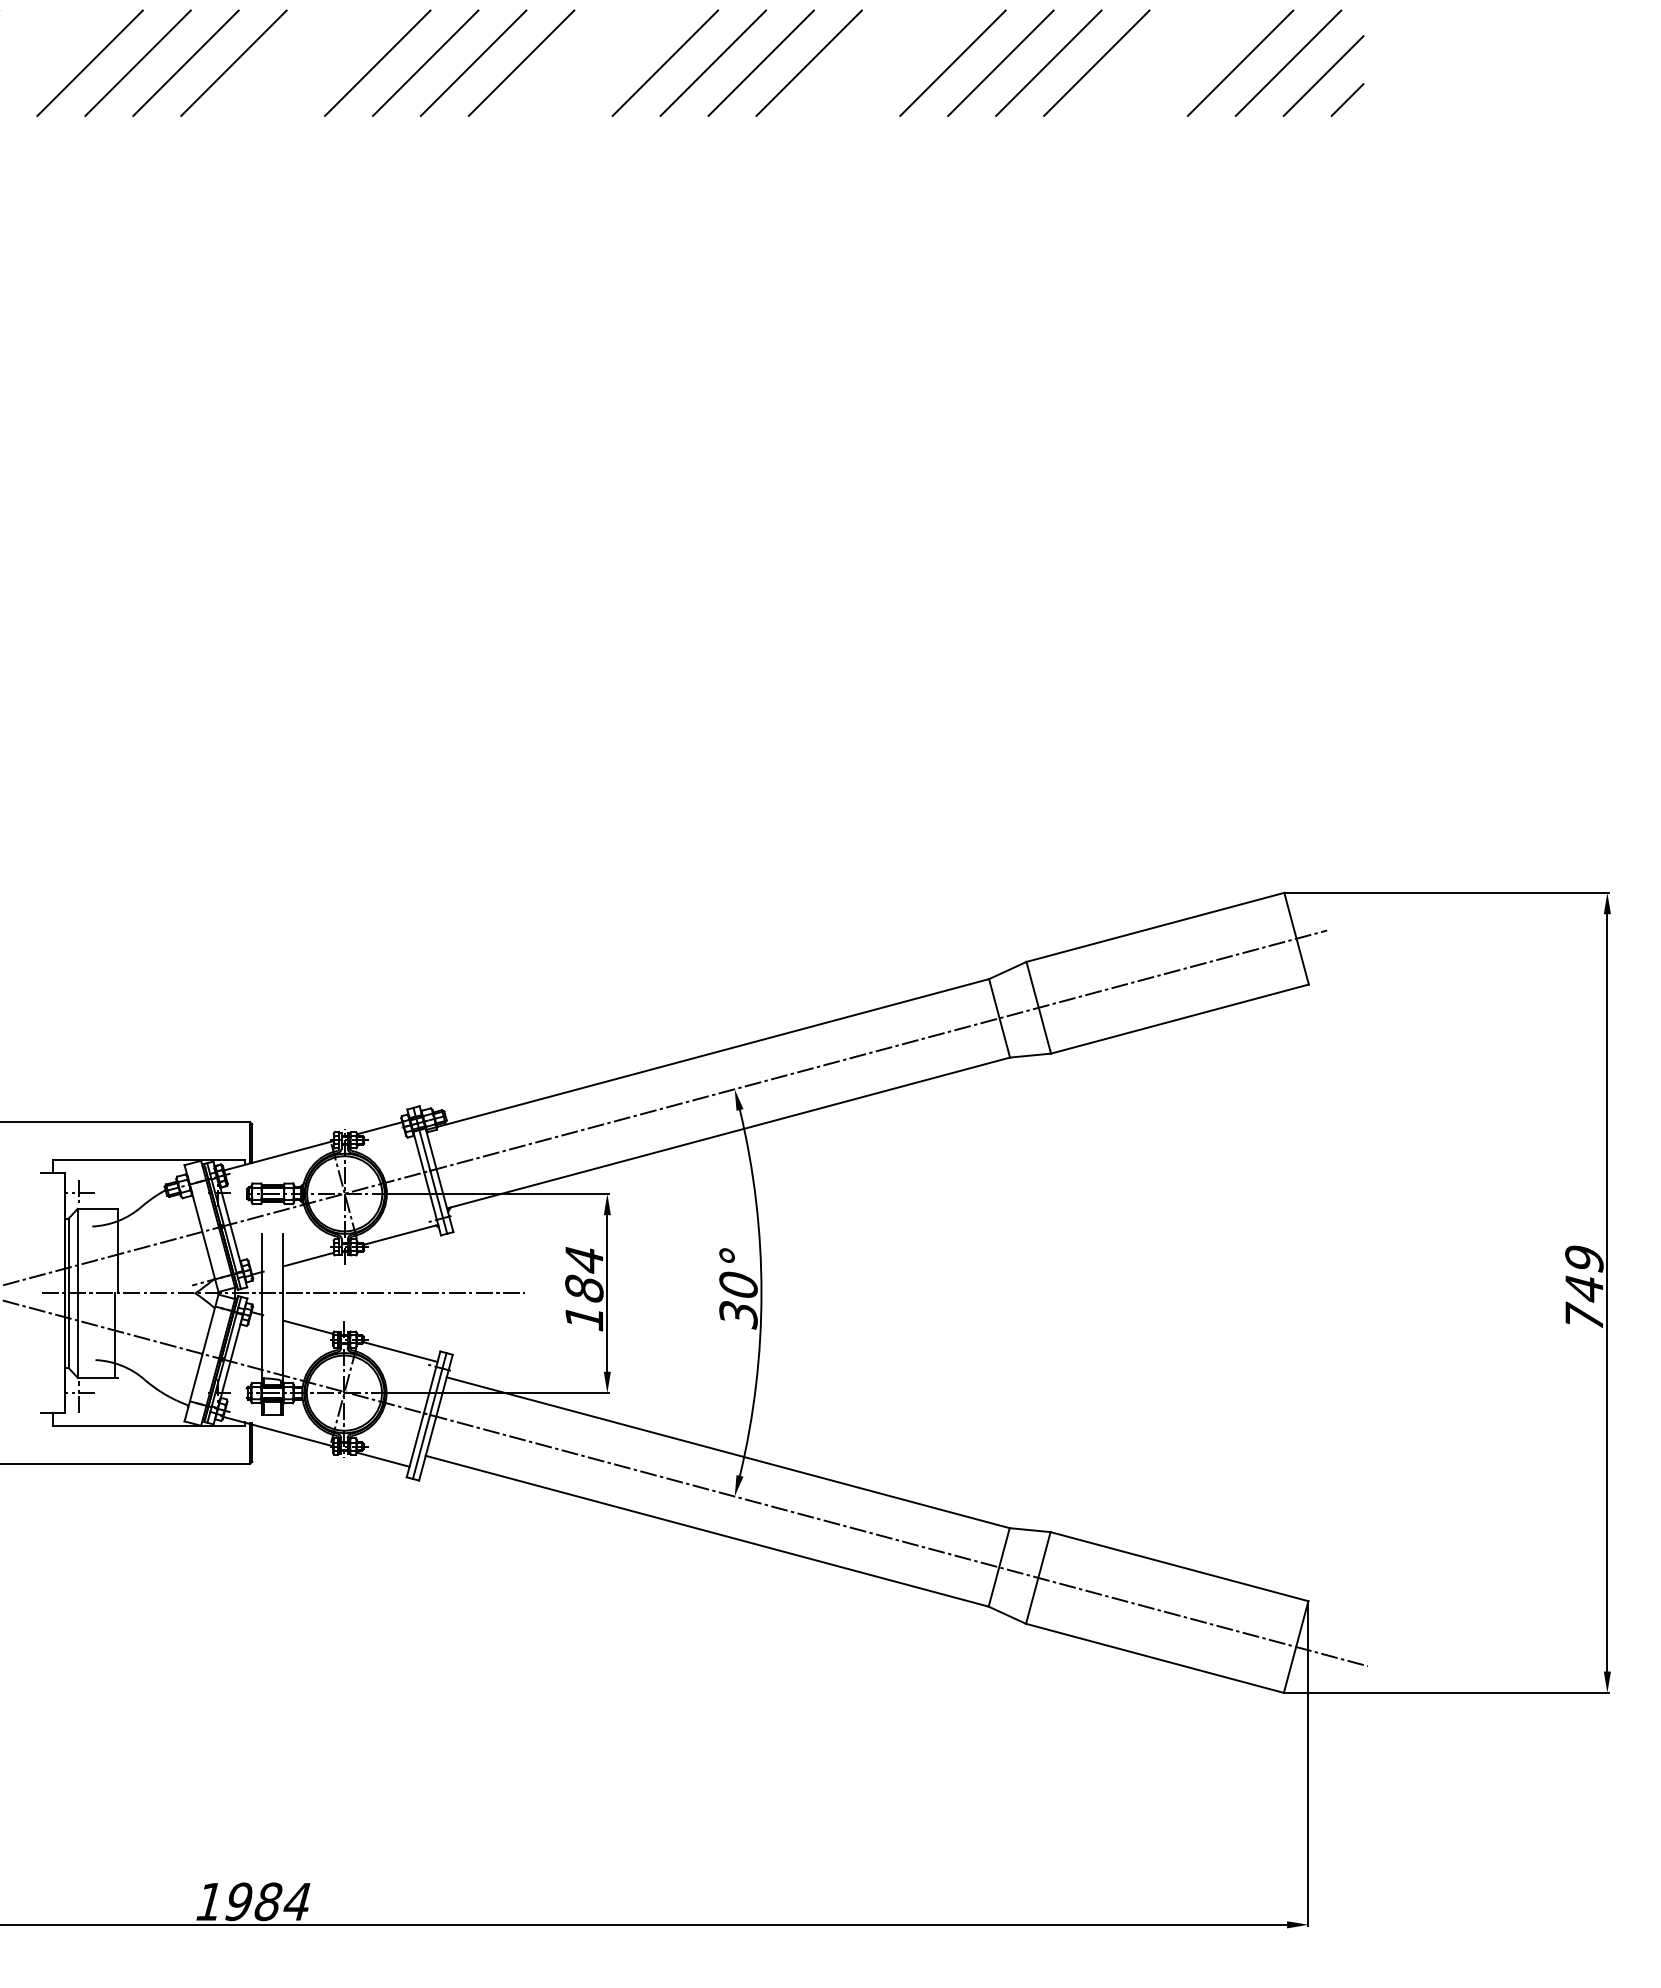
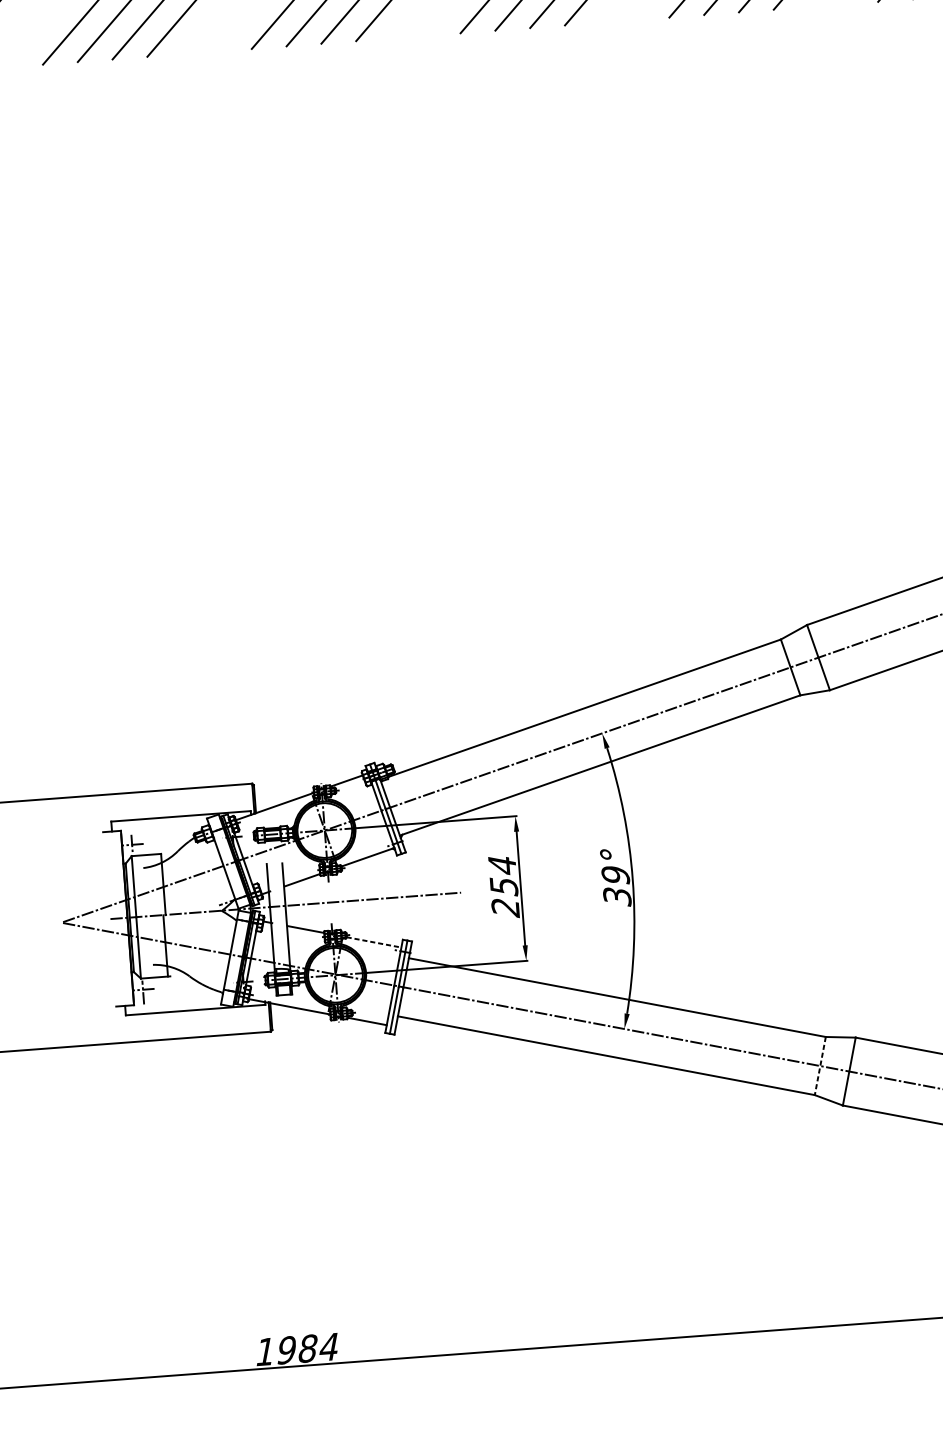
text: (738, 1285) -> (615, 875), 30° -> 39°
text: (584, 1303) -> (504, 897), 184 -> 254
line: (401, 1352) -> (374, 942), solid -> dashed
line: (999, 1567) -> (820, 1066), solid -> dashed

